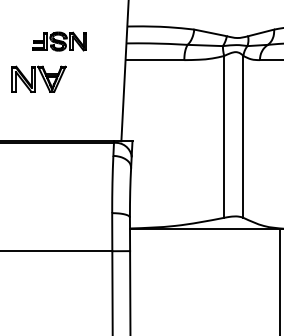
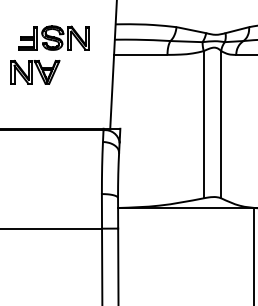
part: (59, 41) -> (53, 37), size x1.43

